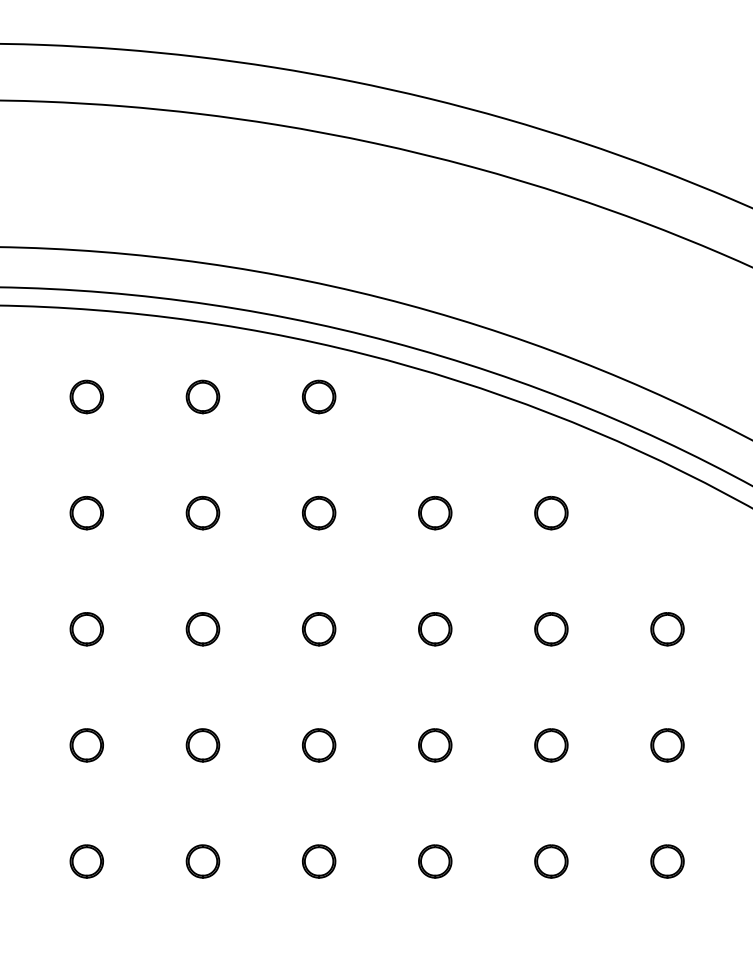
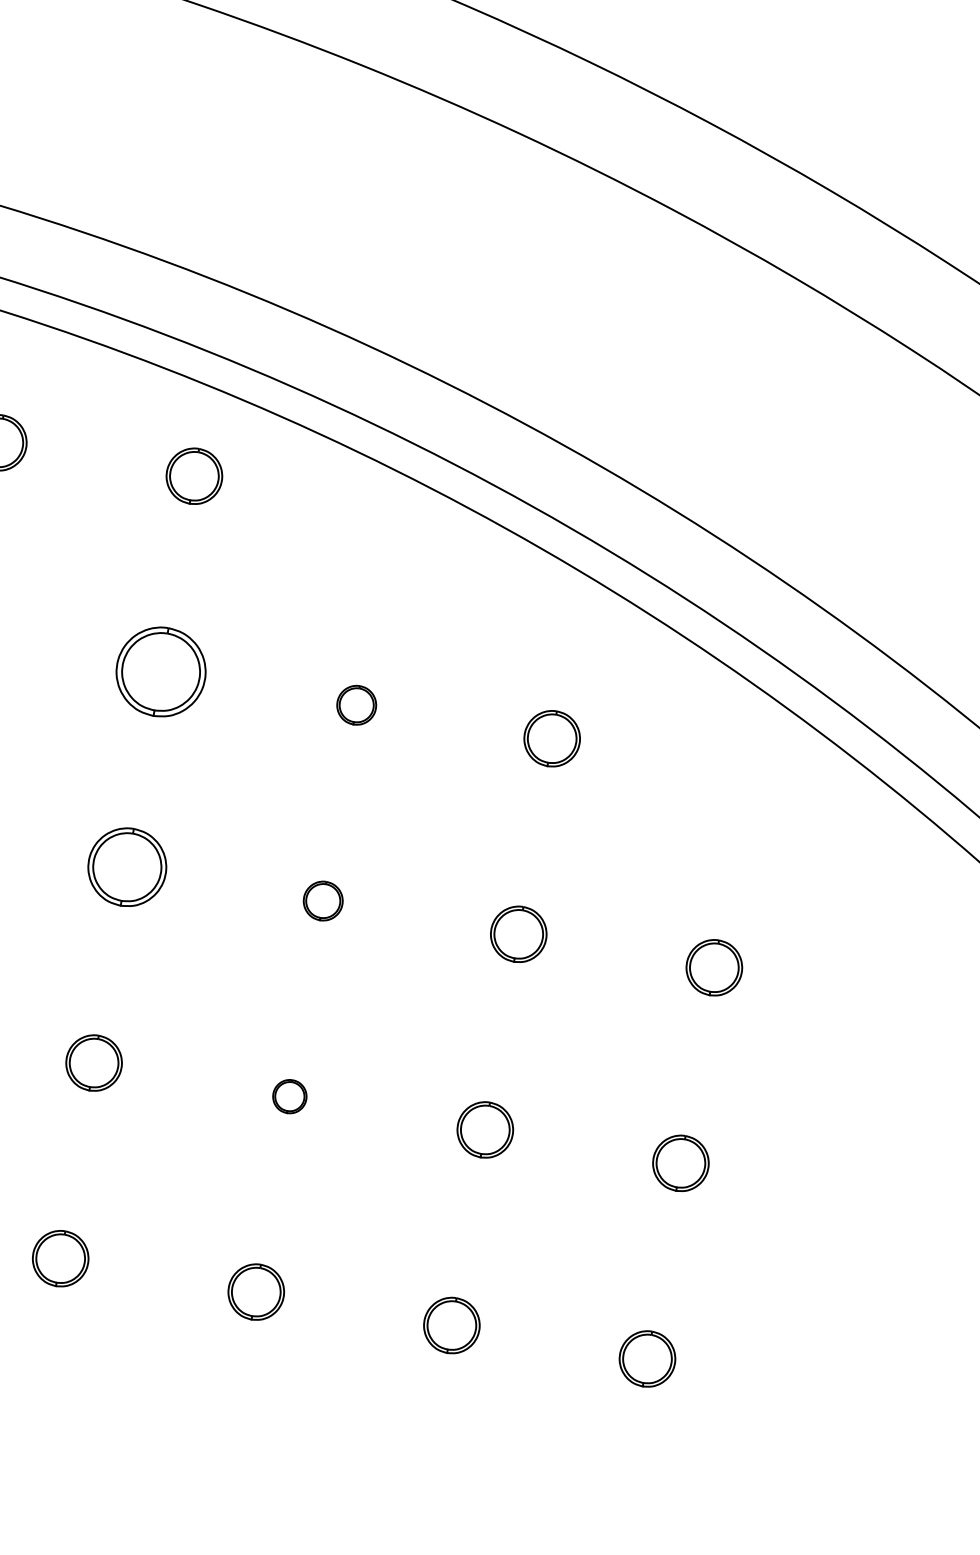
part: (318, 512) -> (160, 670), size x1.6
part: (435, 512) -> (357, 704), size x0.7
part: (319, 629) -> (128, 868), size x1.4
part: (435, 629) -> (323, 901), size x0.7
part: (435, 745) -> (290, 1096), size x0.6

